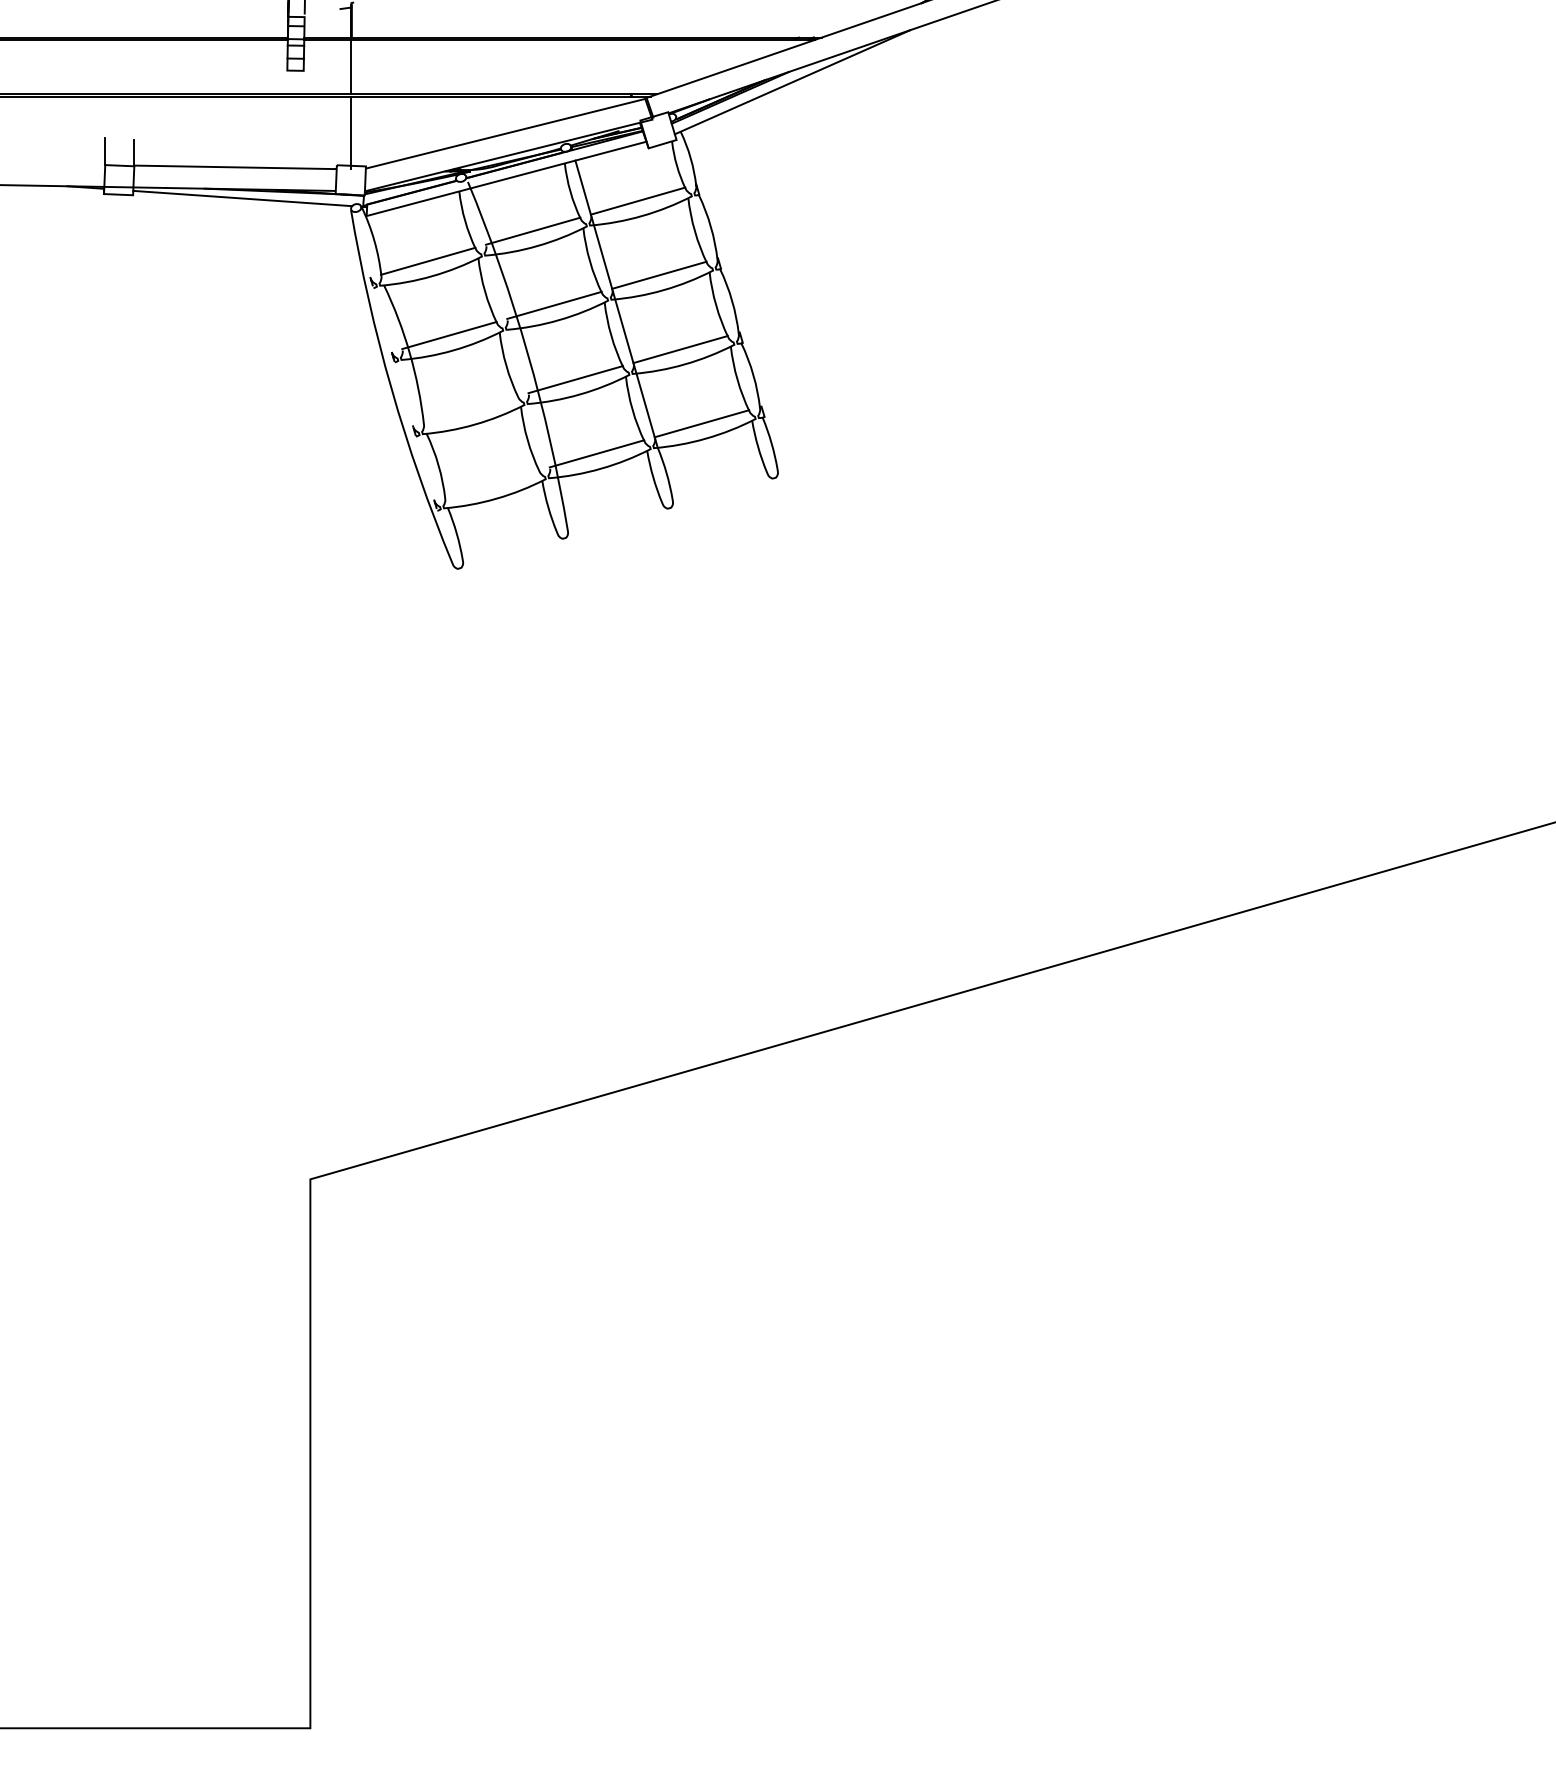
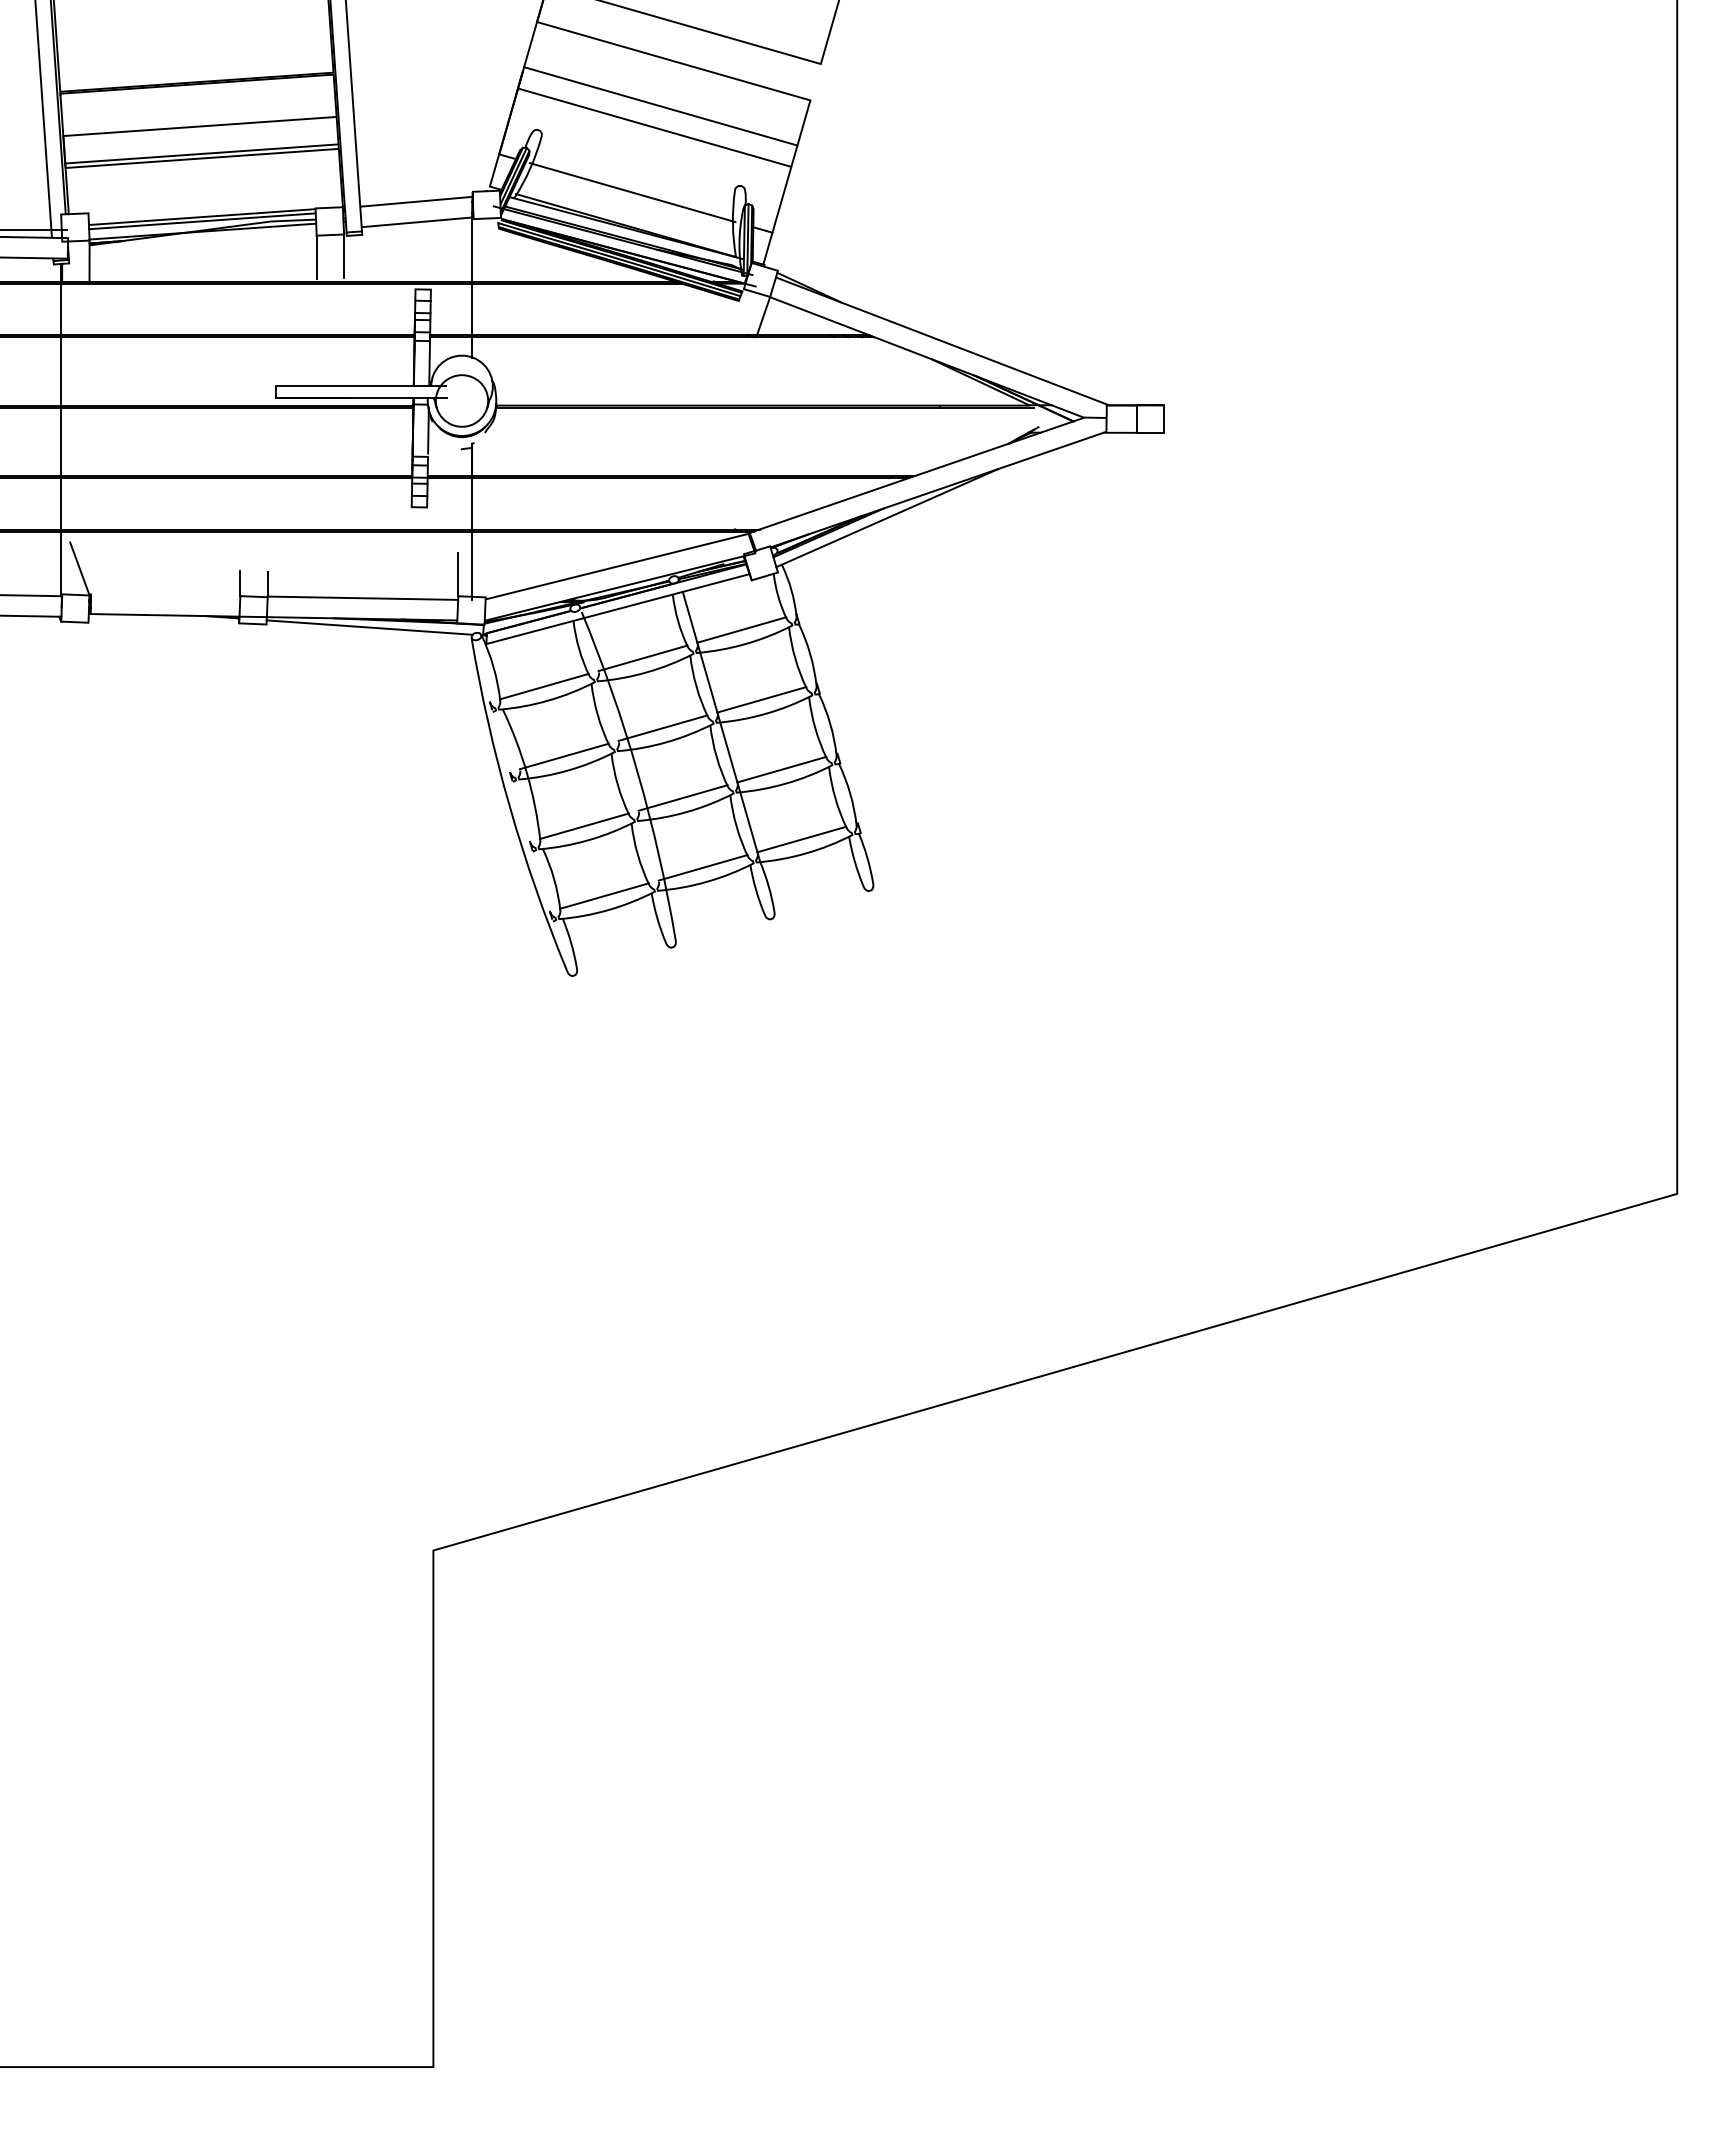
line: (337, 142) -> (458, 574), added
line: (469, 409) -> (583, 826), added
line: (491, 483) -> (603, 895), added

